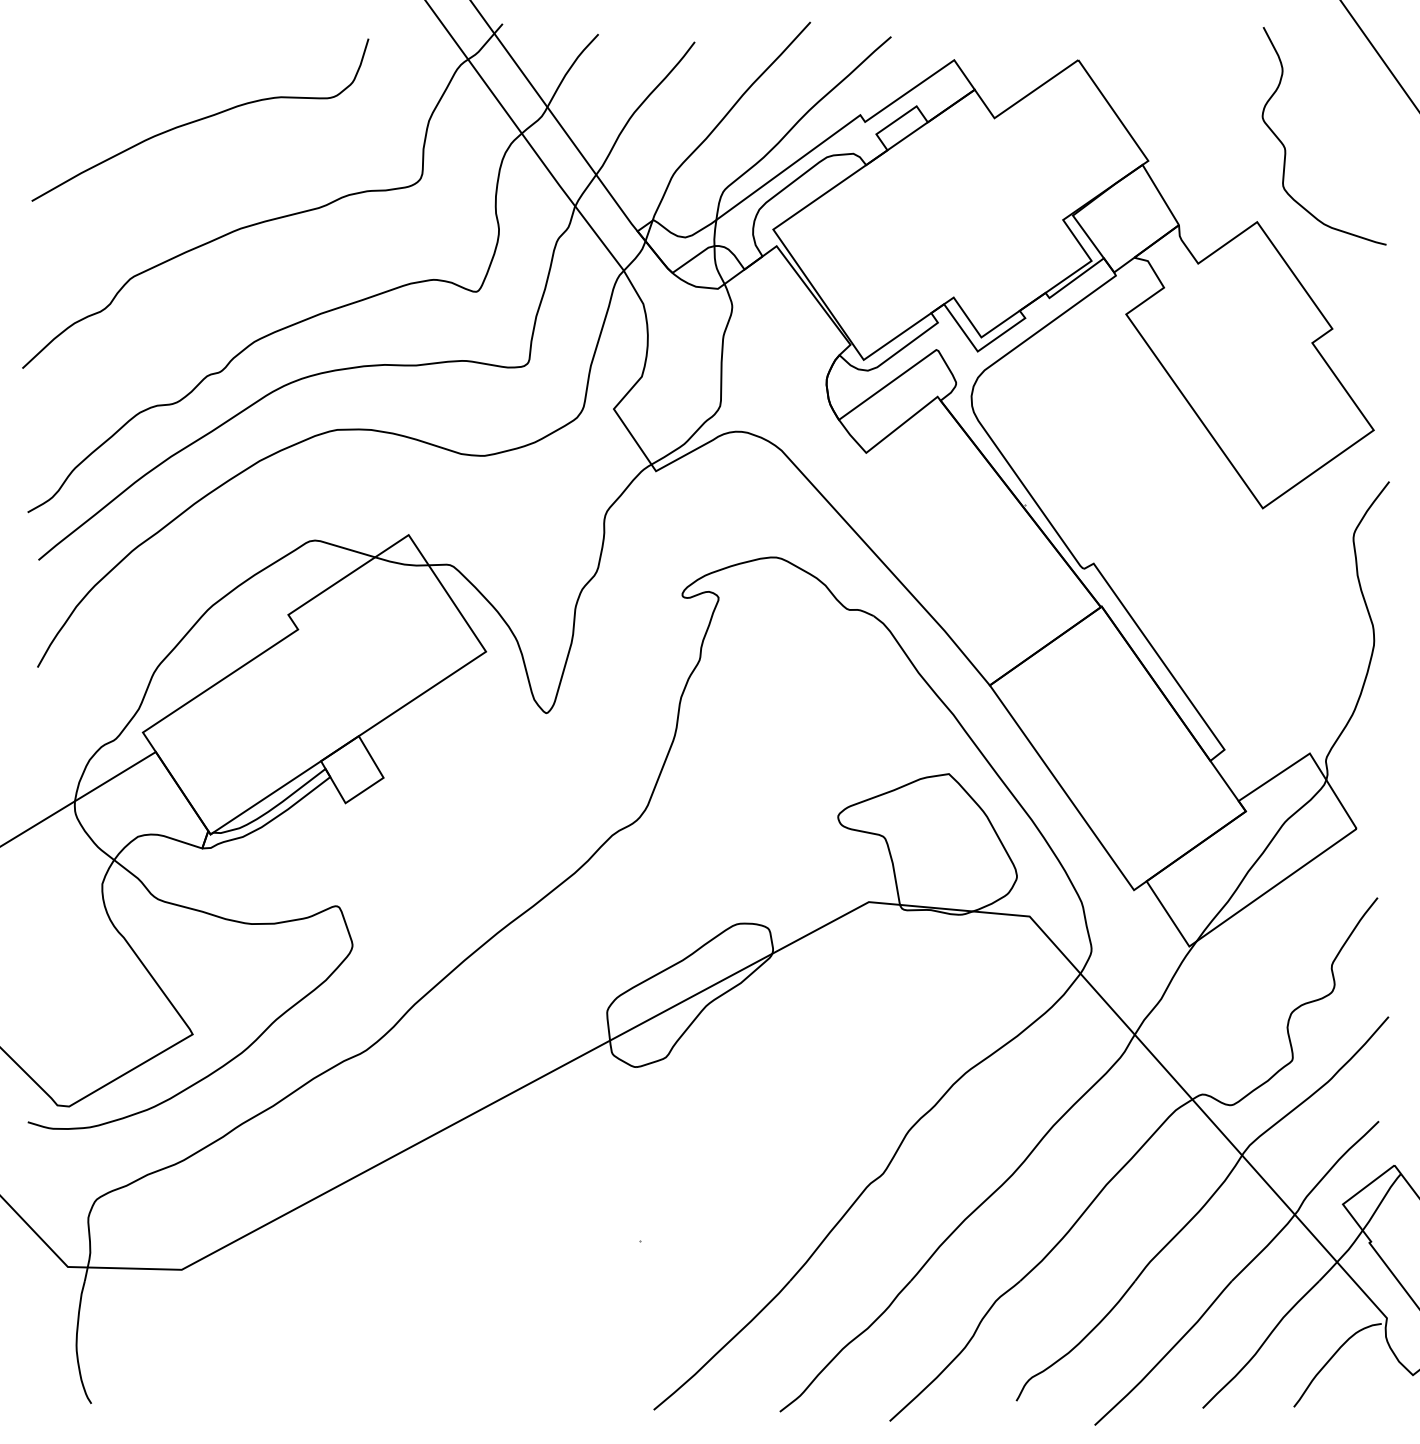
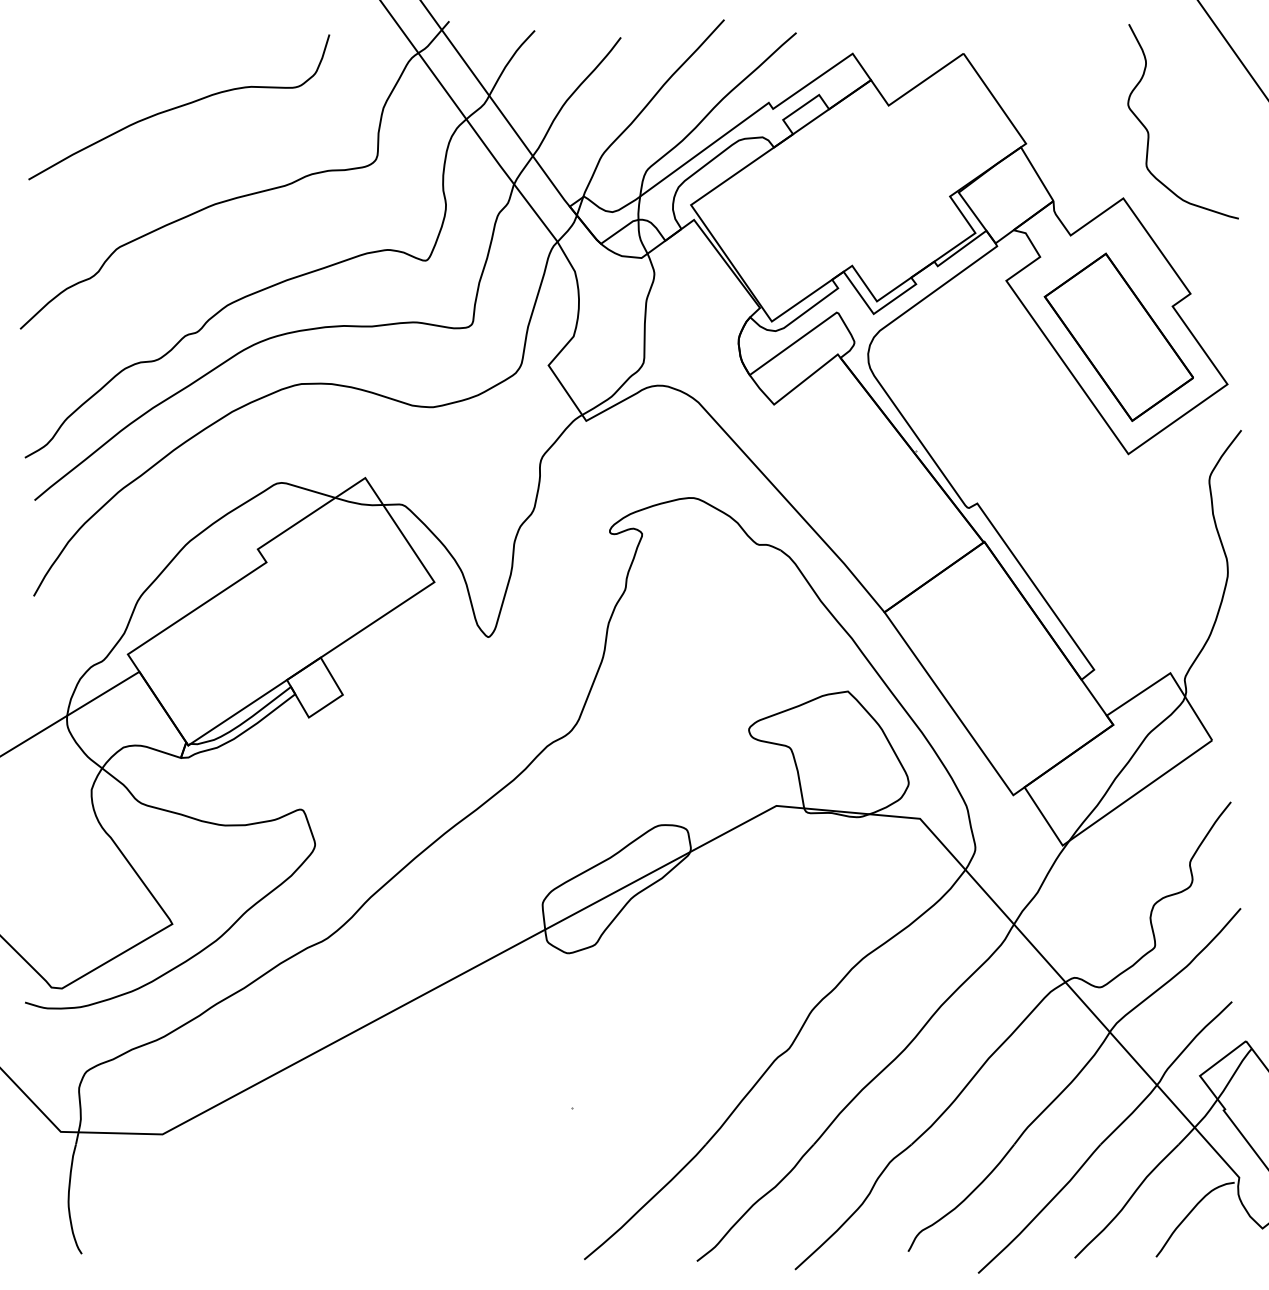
part: (1252, 377) -> (1119, 337), added

